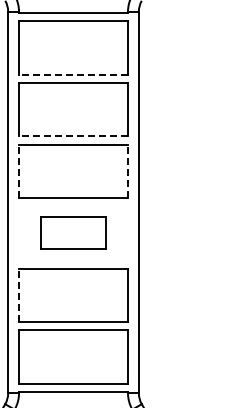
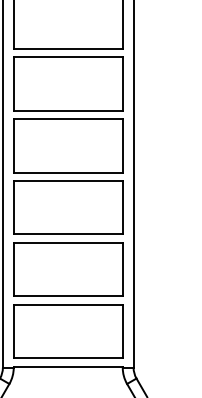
line: (73, 74) -> (68, 48), dashed -> solid
line: (73, 136) -> (68, 110), dashed -> solid
line: (19, 171) -> (14, 145), dashed -> solid
line: (128, 171) -> (123, 145), dashed -> solid
part: (73, 233) -> (68, 207), size x1.67
line: (19, 295) -> (14, 269), dashed -> solid

